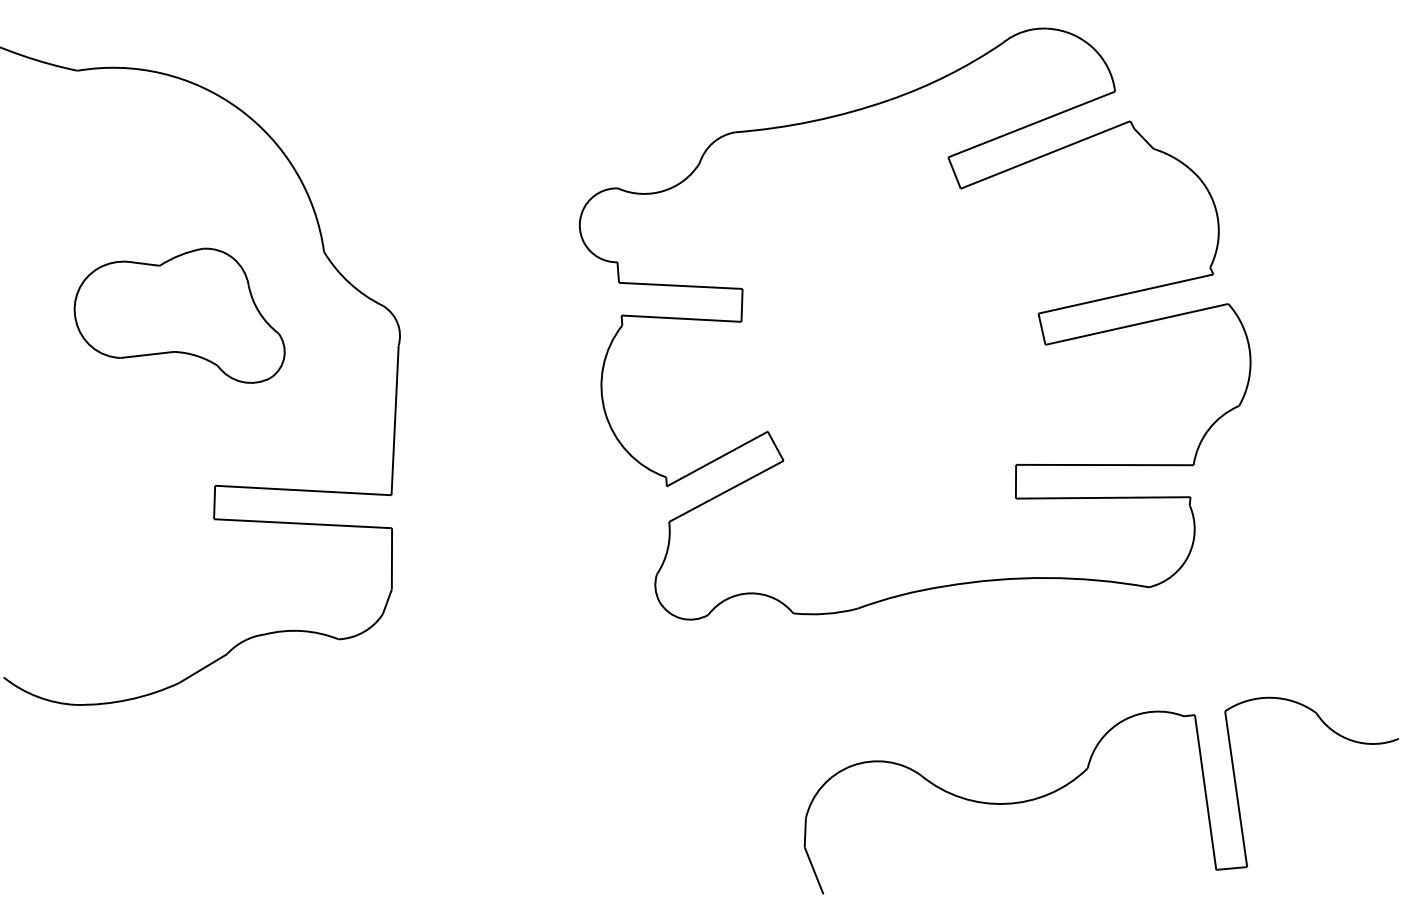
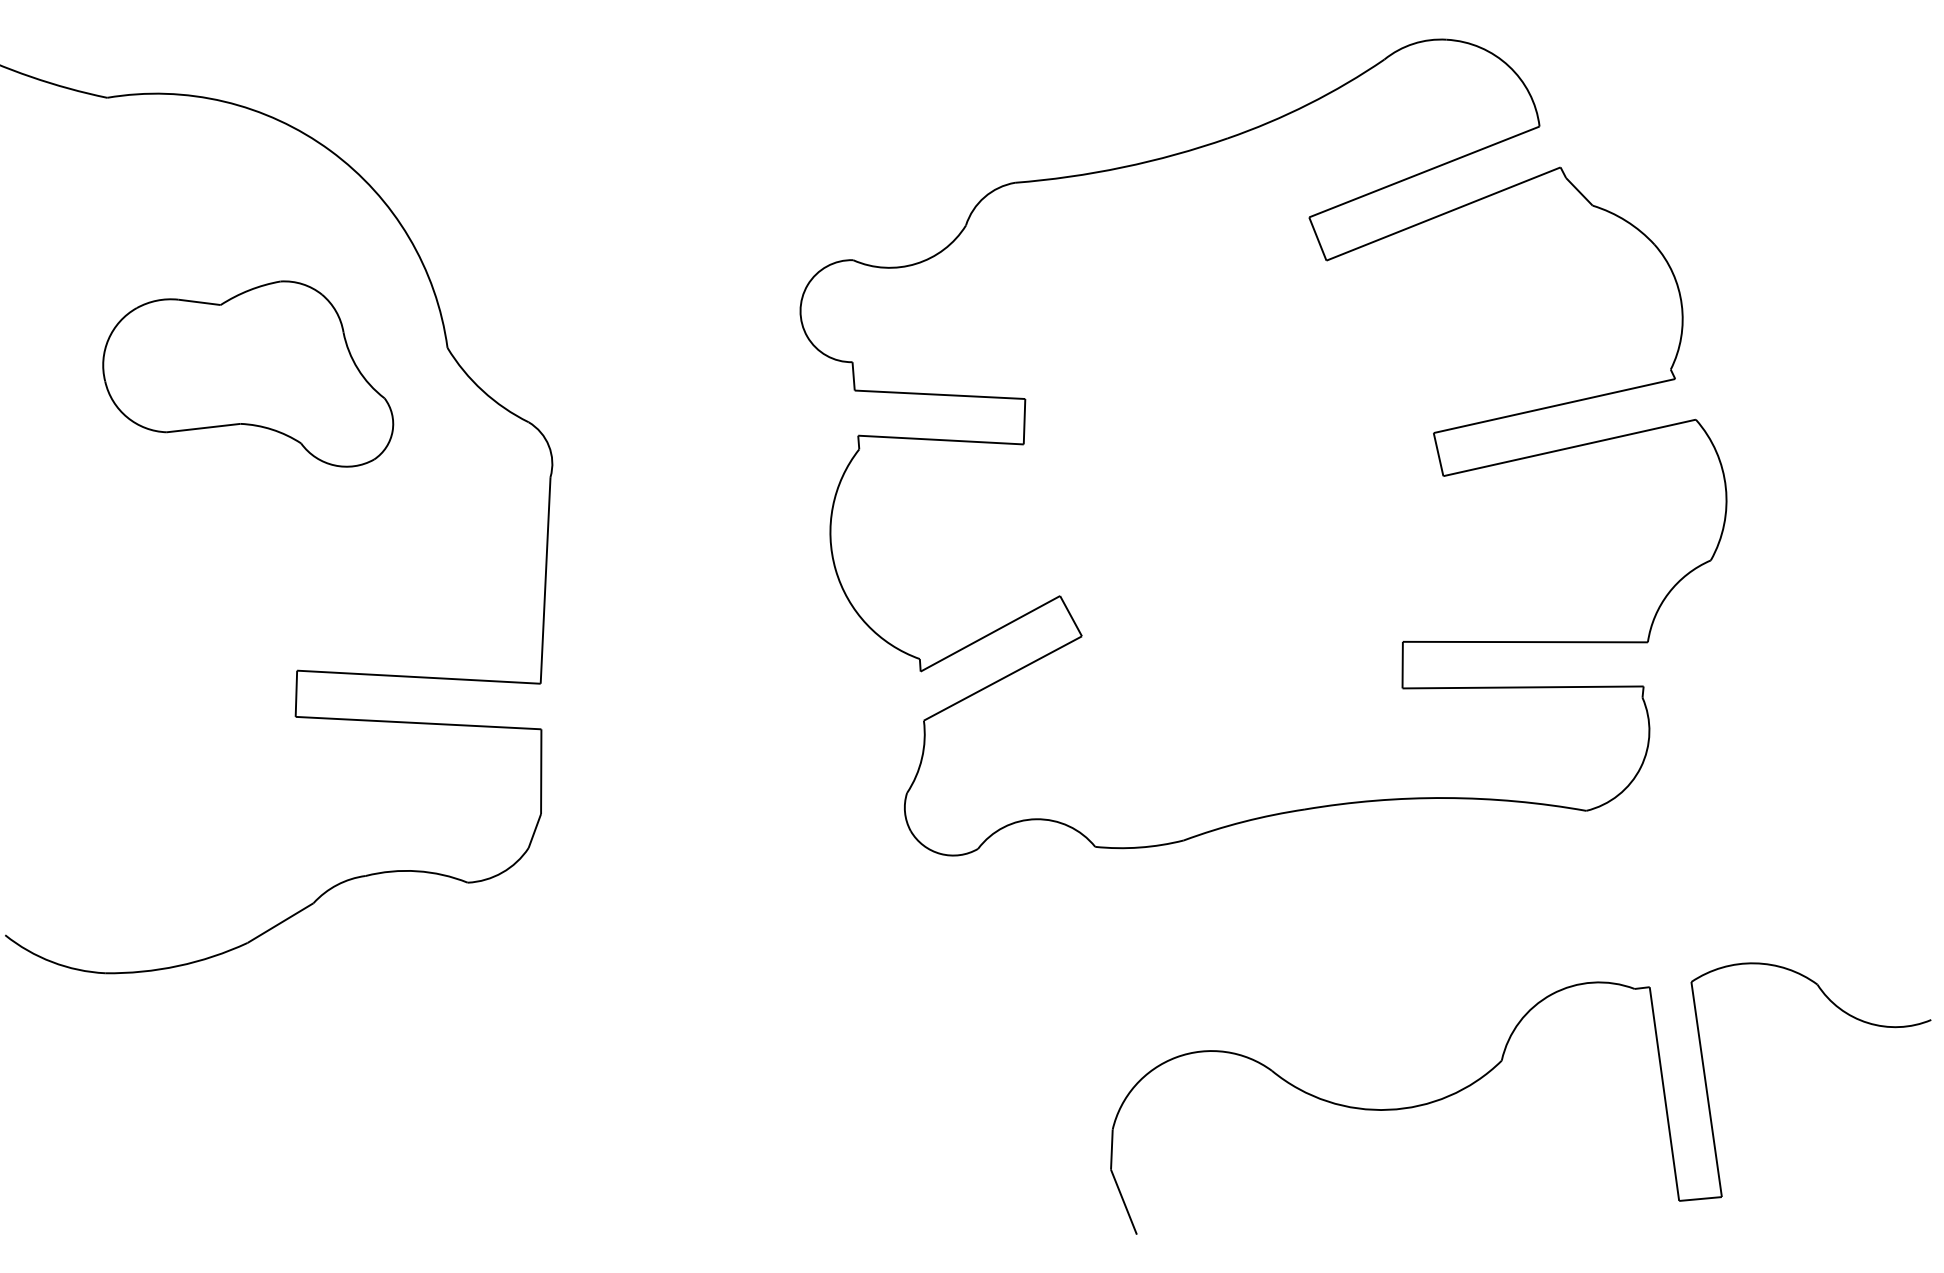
part: (179, 315) -> (248, 373), moved

